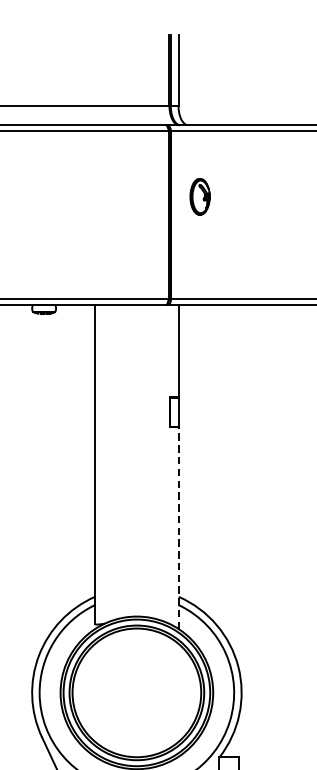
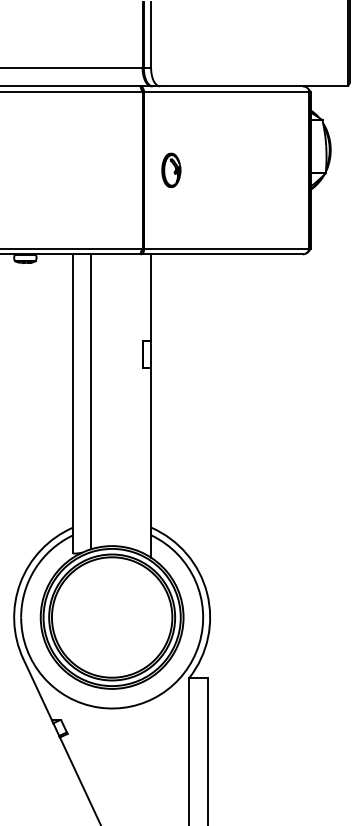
part: (200, 195) -> (171, 169), moved
line: (114, 462) -> (91, 401), added
line: (178, 528) -> (151, 463), dashed -> solid

